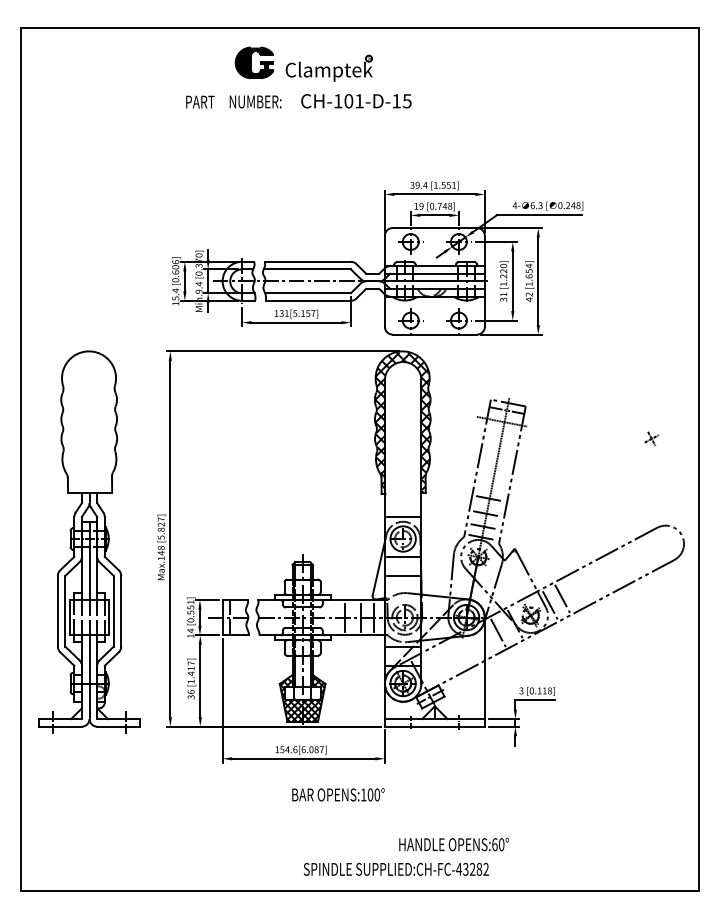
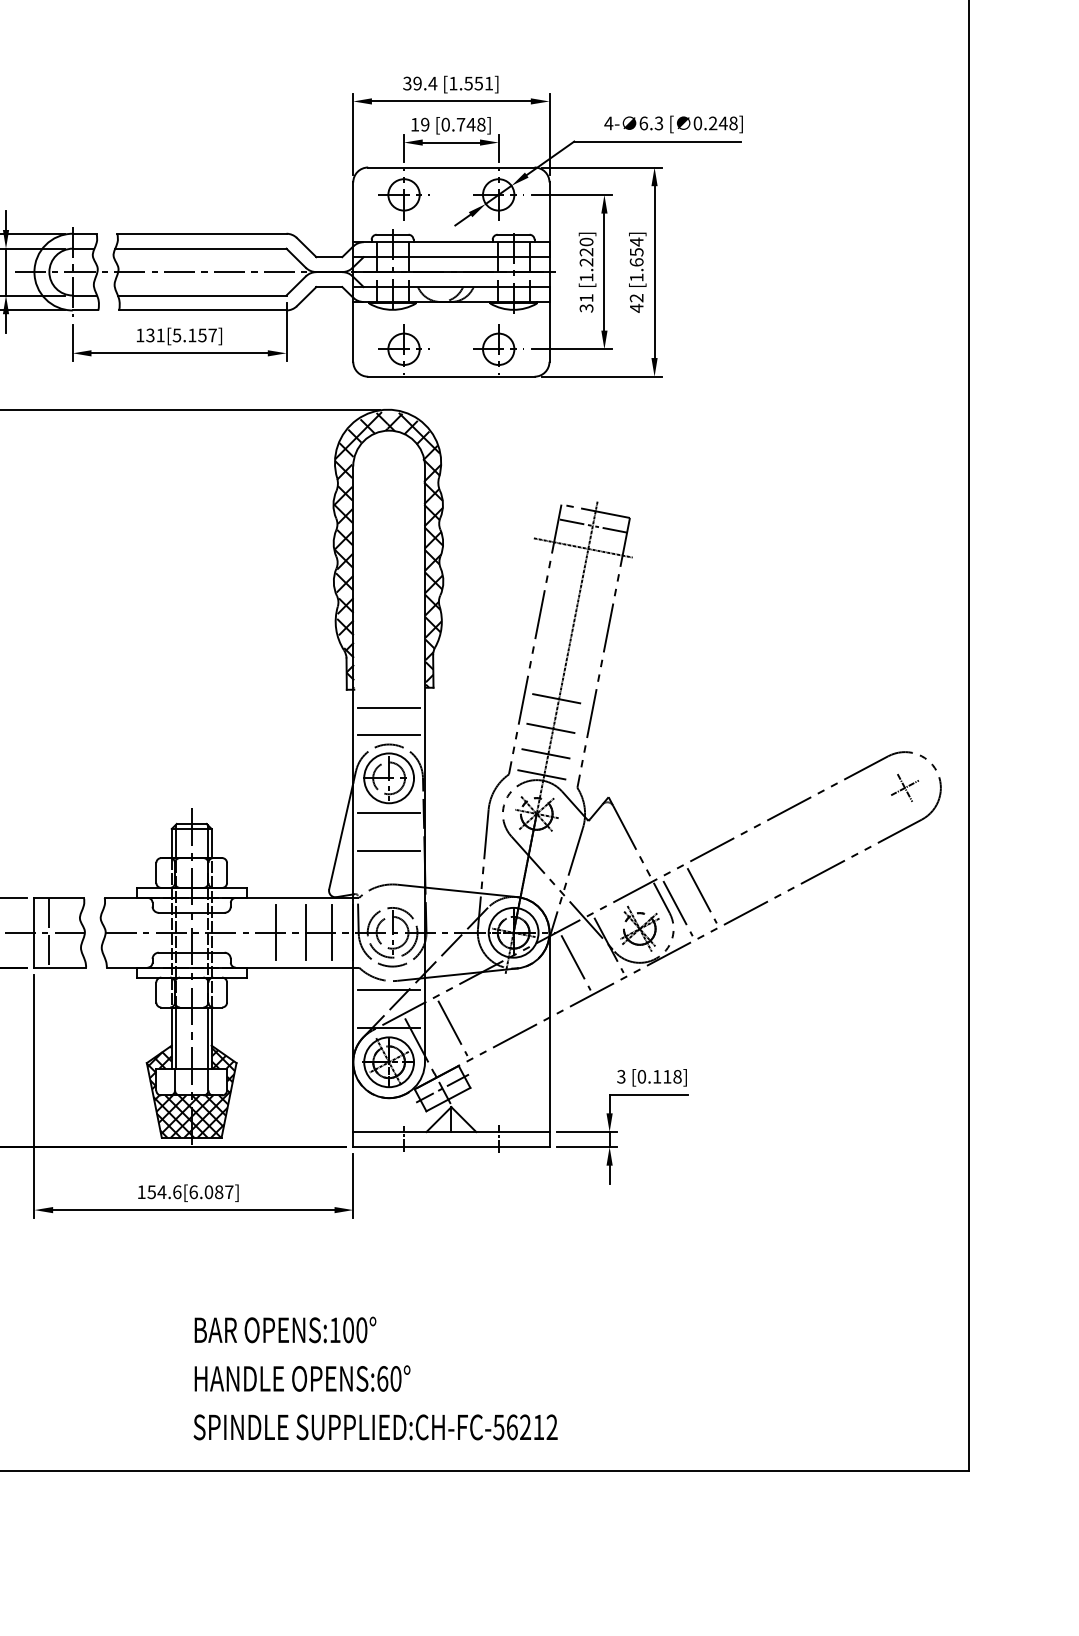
part: (651, 438) -> (904, 787), moved
line: (403, 503) -> (389, 708), added
line: (435, 666) -> (452, 1028), added
text: (338, 794) -> (285, 1329), moved
text: (453, 844) -> (301, 1378), moved
text: (469, 868) -> (519, 1425), SUPPLIED:CH-FC-43282 -> SUPPLIED:CH-FC-56212

